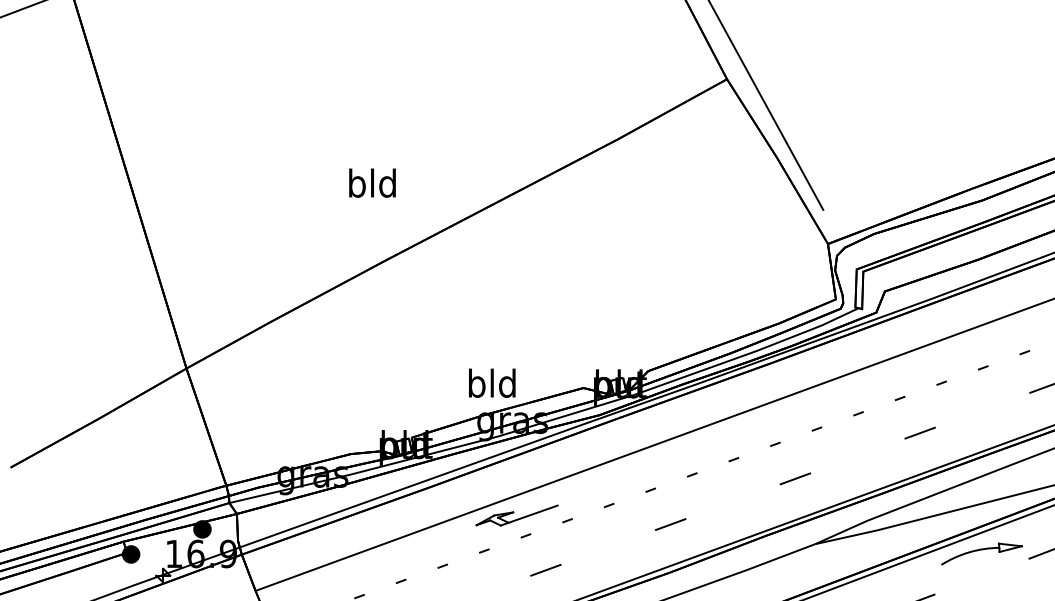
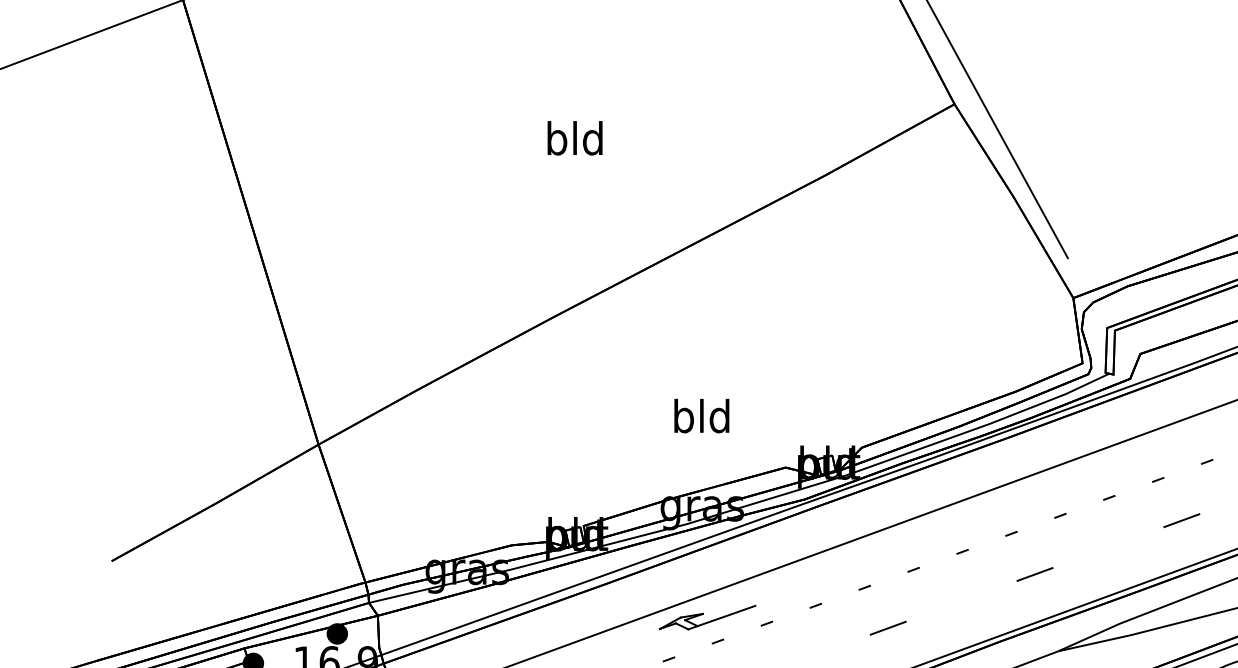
text: (372, 182) -> (575, 137), moved
text: (492, 382) -> (702, 415), moved

